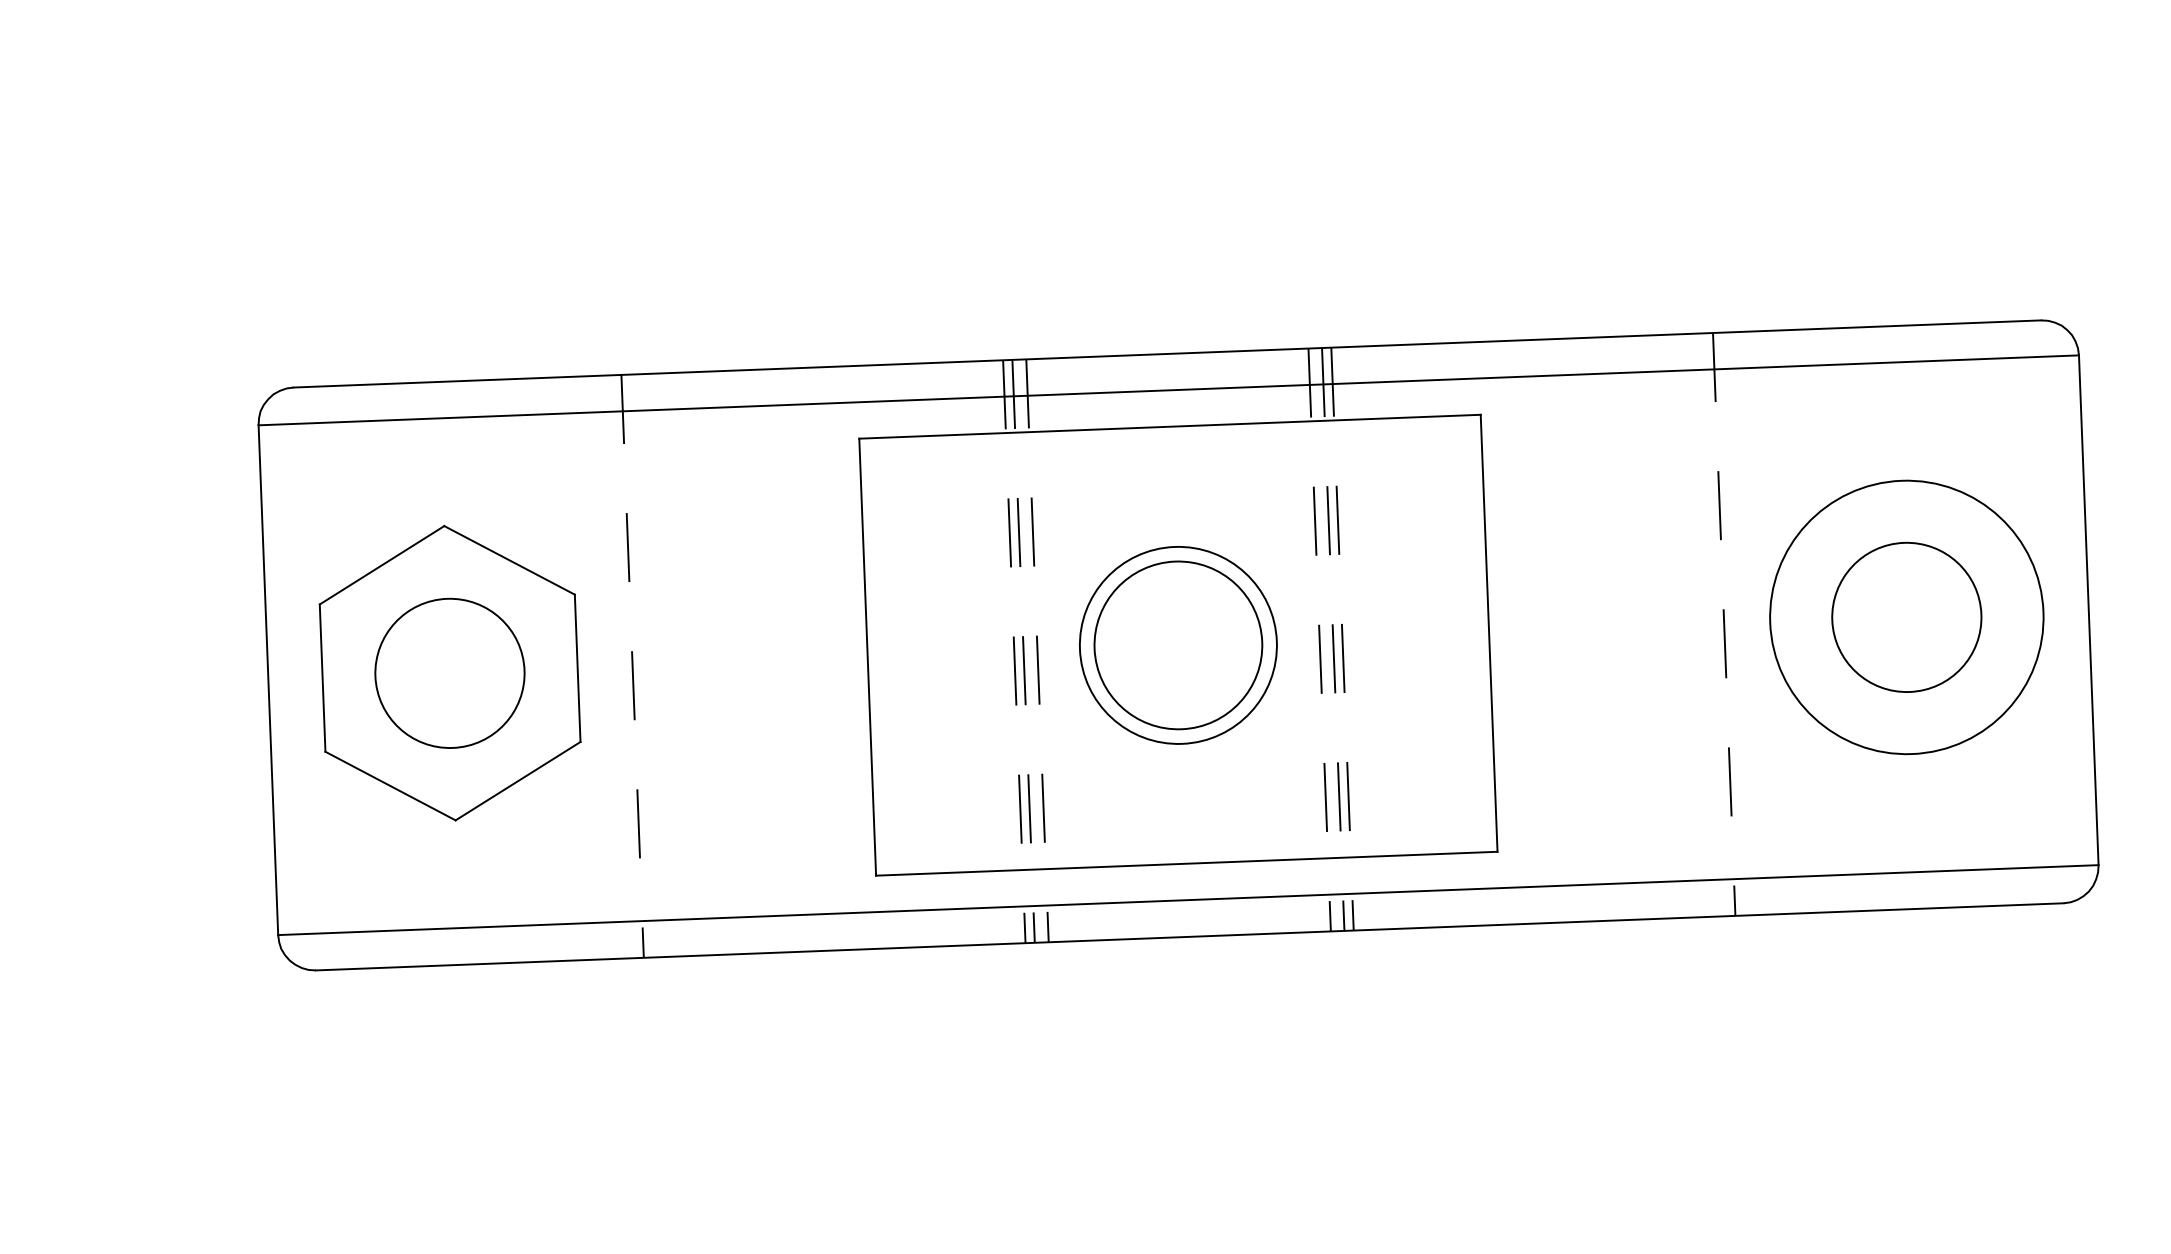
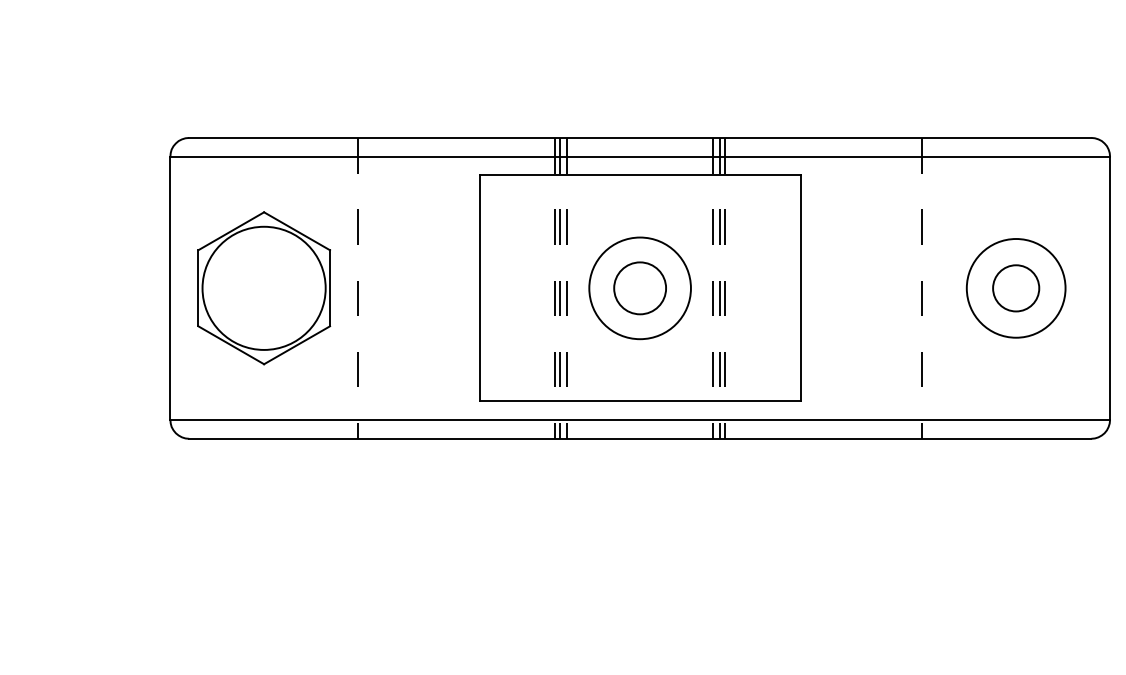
circle: (1905, 615) -> (1015, 287), size x0.6
circle: (1905, 615) -> (1015, 287), size x0.7
circle: (1177, 645) -> (639, 288), size x0.6
circle: (448, 671) -> (263, 287), size x1.6

